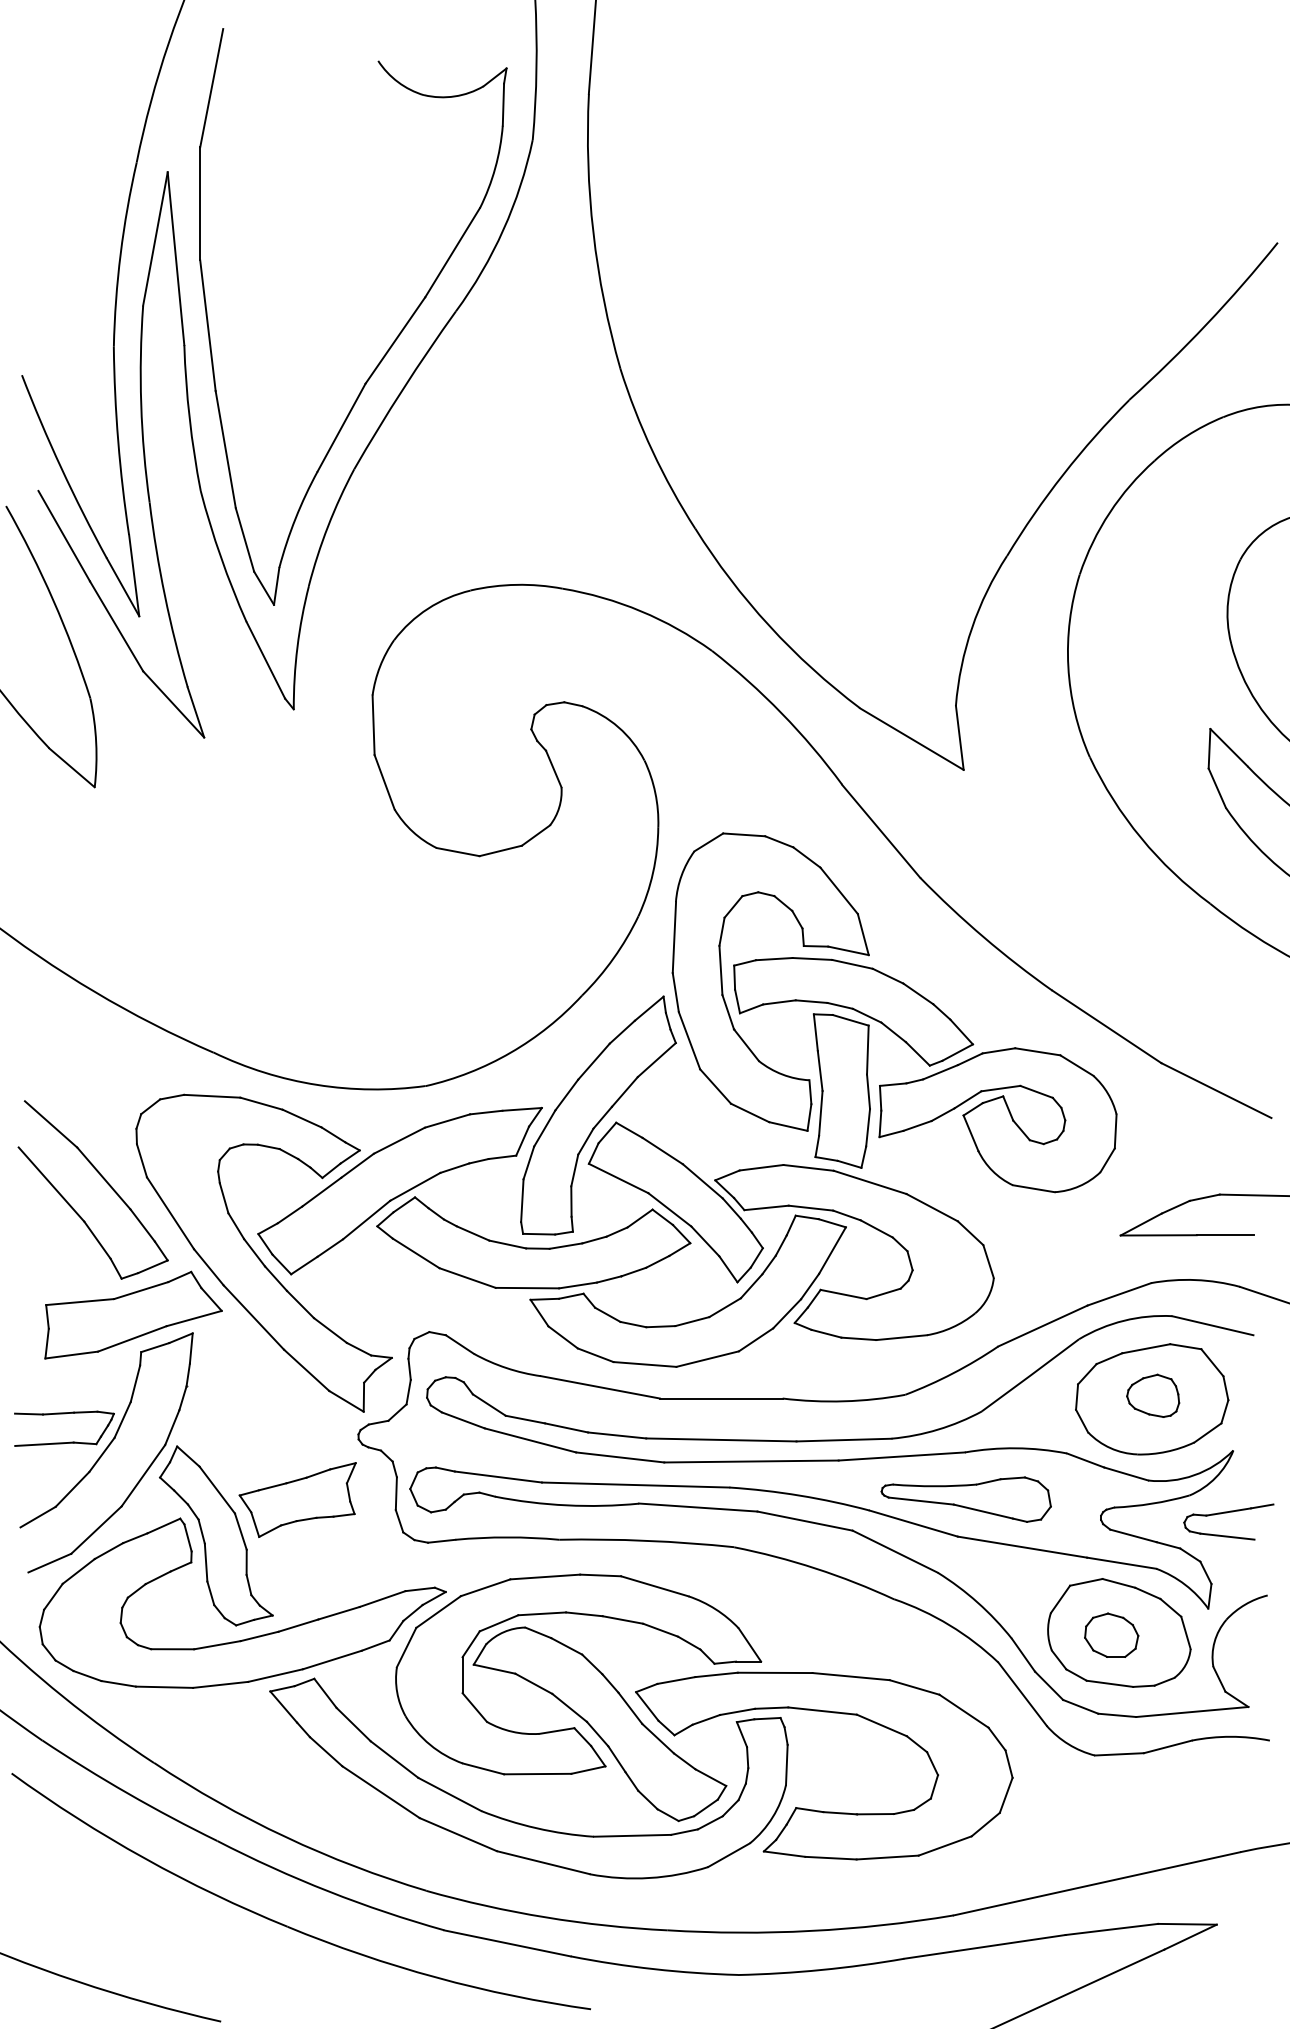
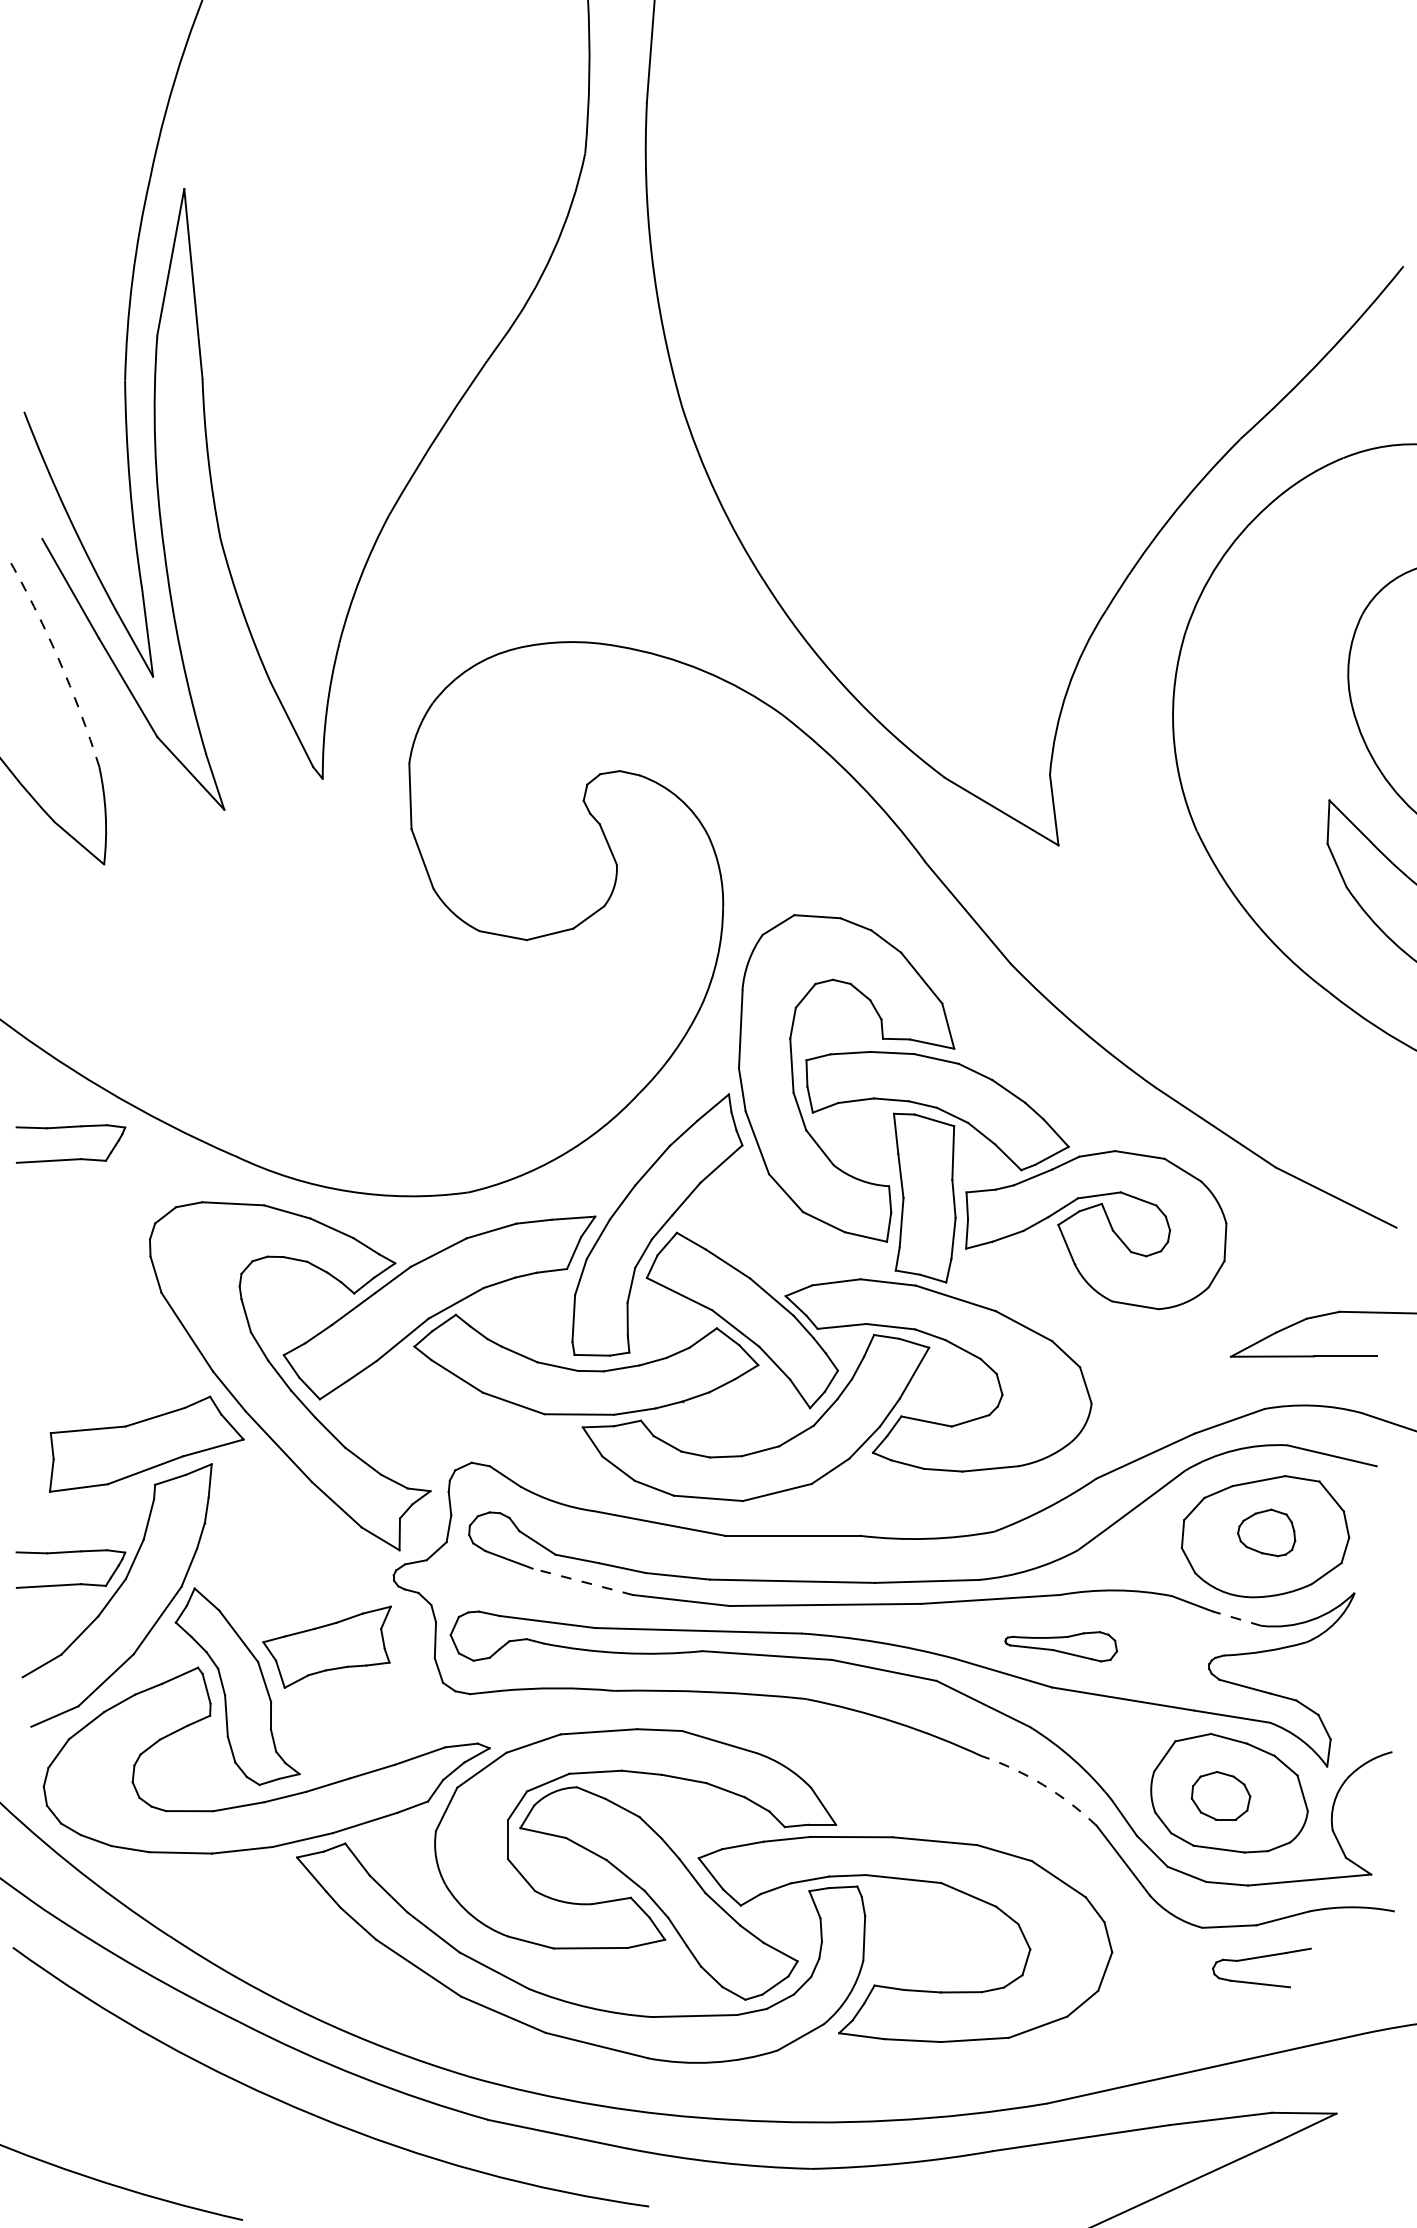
part: (392, 342) -> (431, 375), removed
arc: (53, 600) -> (58, 659), solid -> dashed
part: (69, 1054) -> (76, 1157), added
part: (102, 1178) -> (112, 1294), removed
line: (530, 1440) -> (582, 1581), solid -> dashed
line: (1126, 1473) -> (1237, 1618), solid -> dashed
part: (965, 1499) -> (1060, 1646), size x0.6
part: (1227, 1513) -> (1260, 1958), moved
arc: (949, 1625) -> (1042, 1785), solid -> dashed

